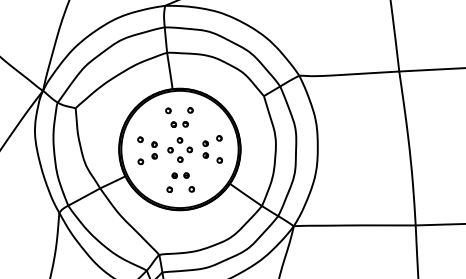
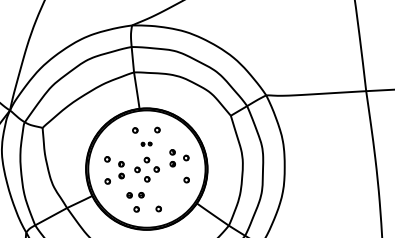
part: (179, 124) -> (146, 144), size x0.6
part: (205, 149) -> (172, 158), moved
part: (180, 175) -> (135, 195), moved

